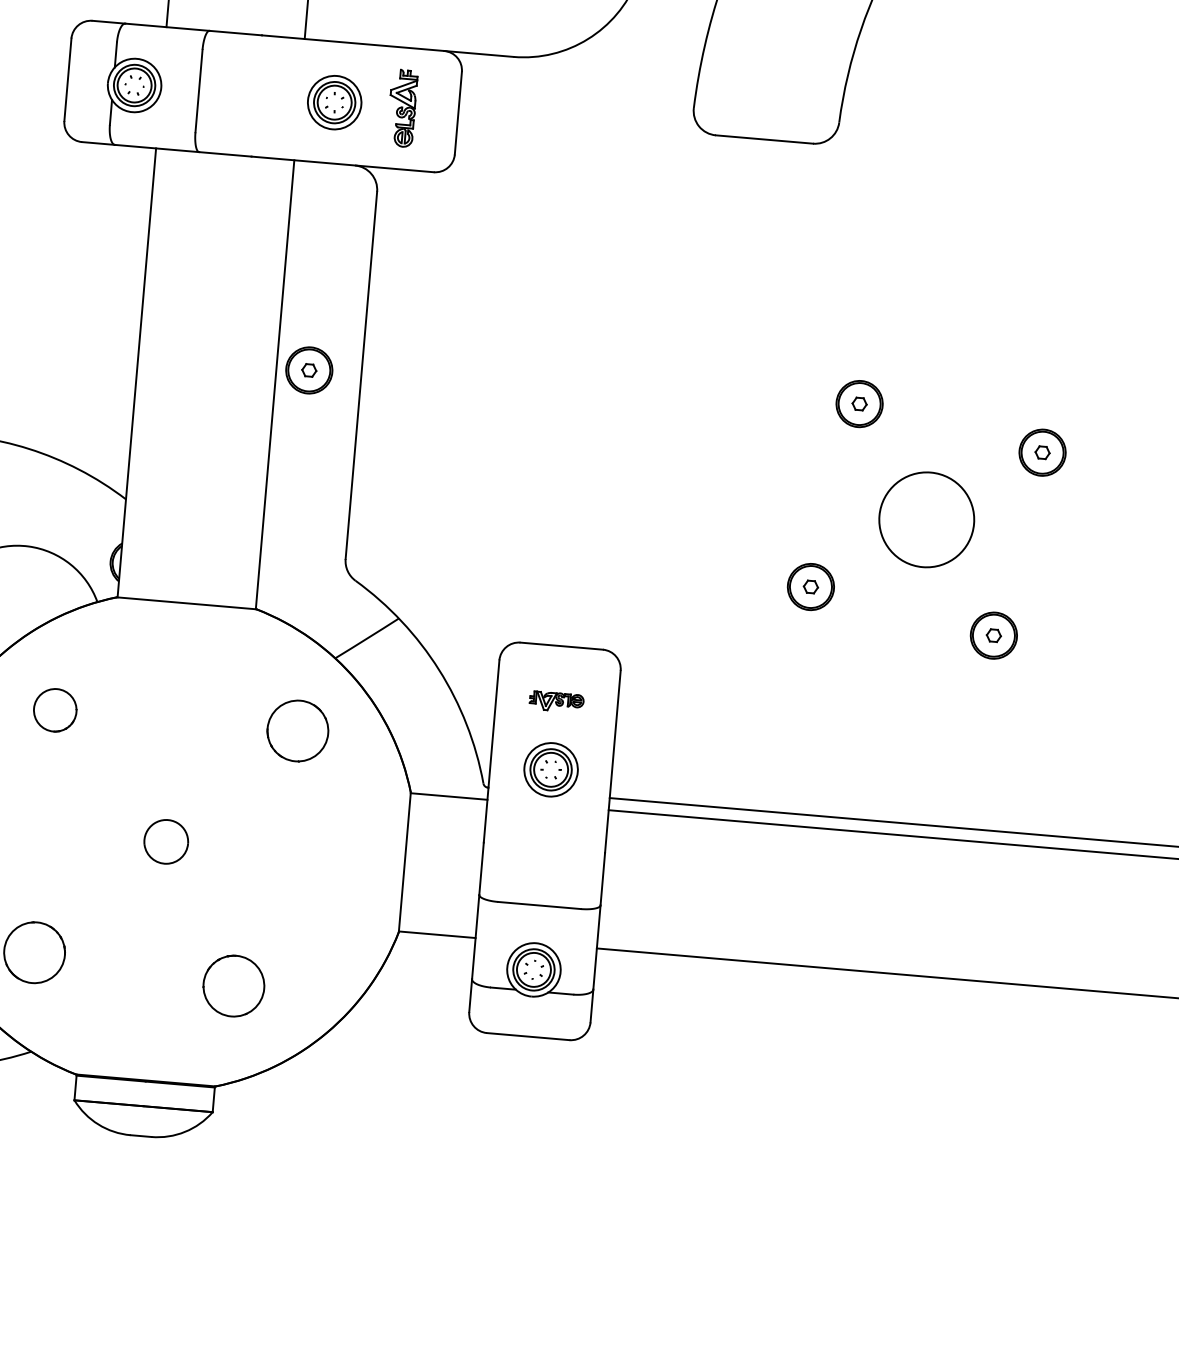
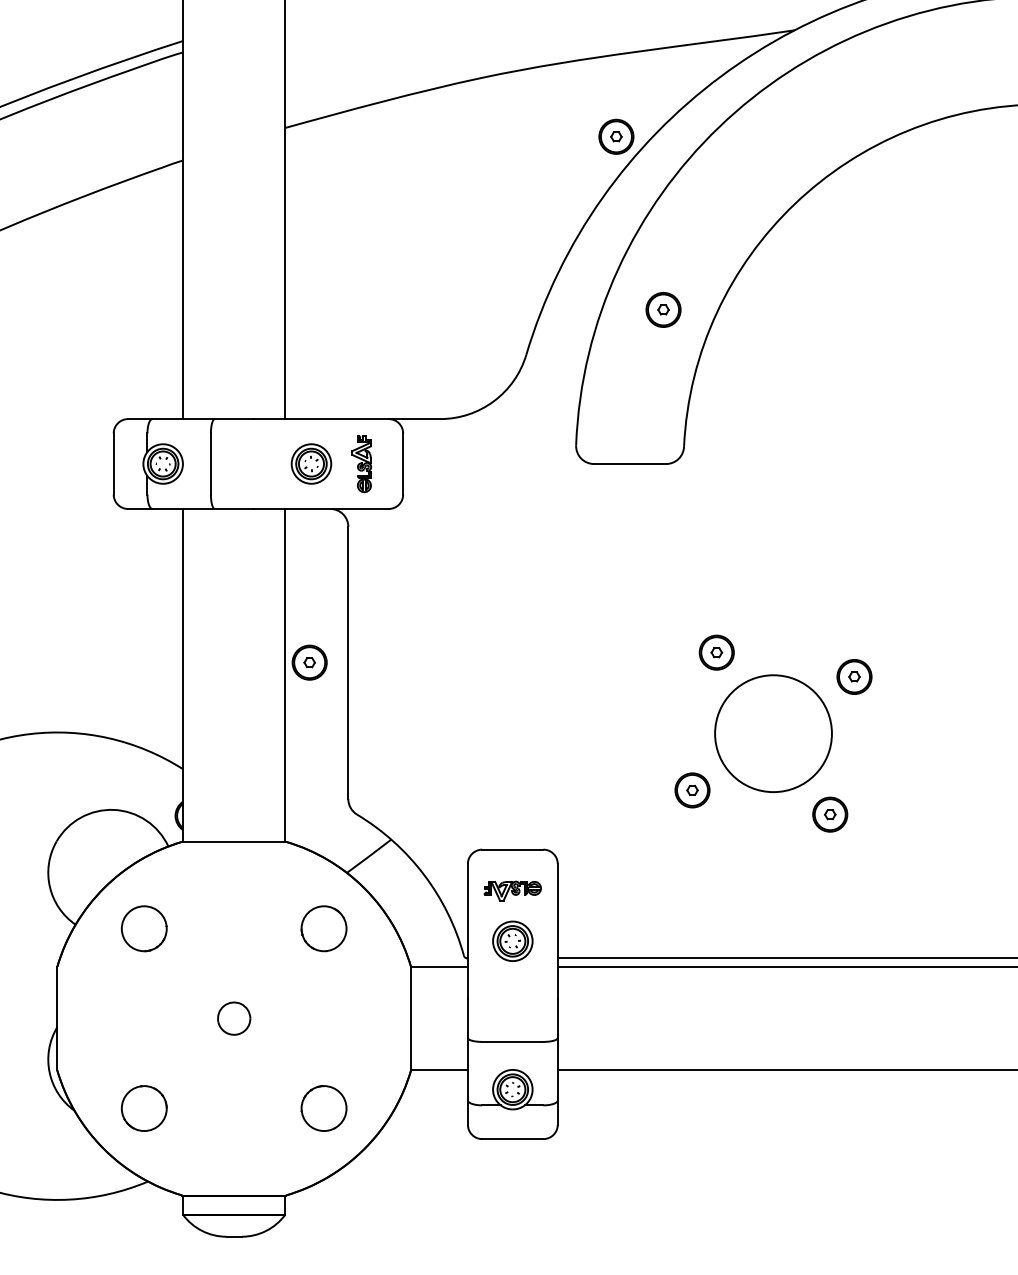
circle: (926, 519) -> (773, 733), size x1.67
part: (556, 701) -> (512, 890), size x1.43
part: (54, 709) -> (143, 928), size x1.43
part: (233, 986) -> (323, 1108), moved

